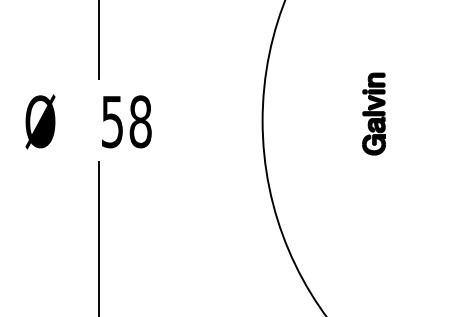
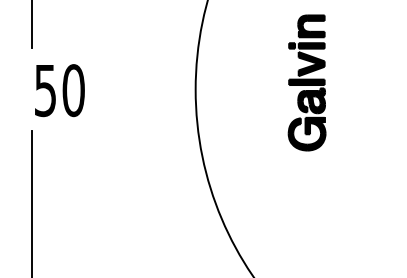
part: (373, 113) -> (306, 82), size x1.67
text: (140, 121) -> (73, 90), 58 -> 50

